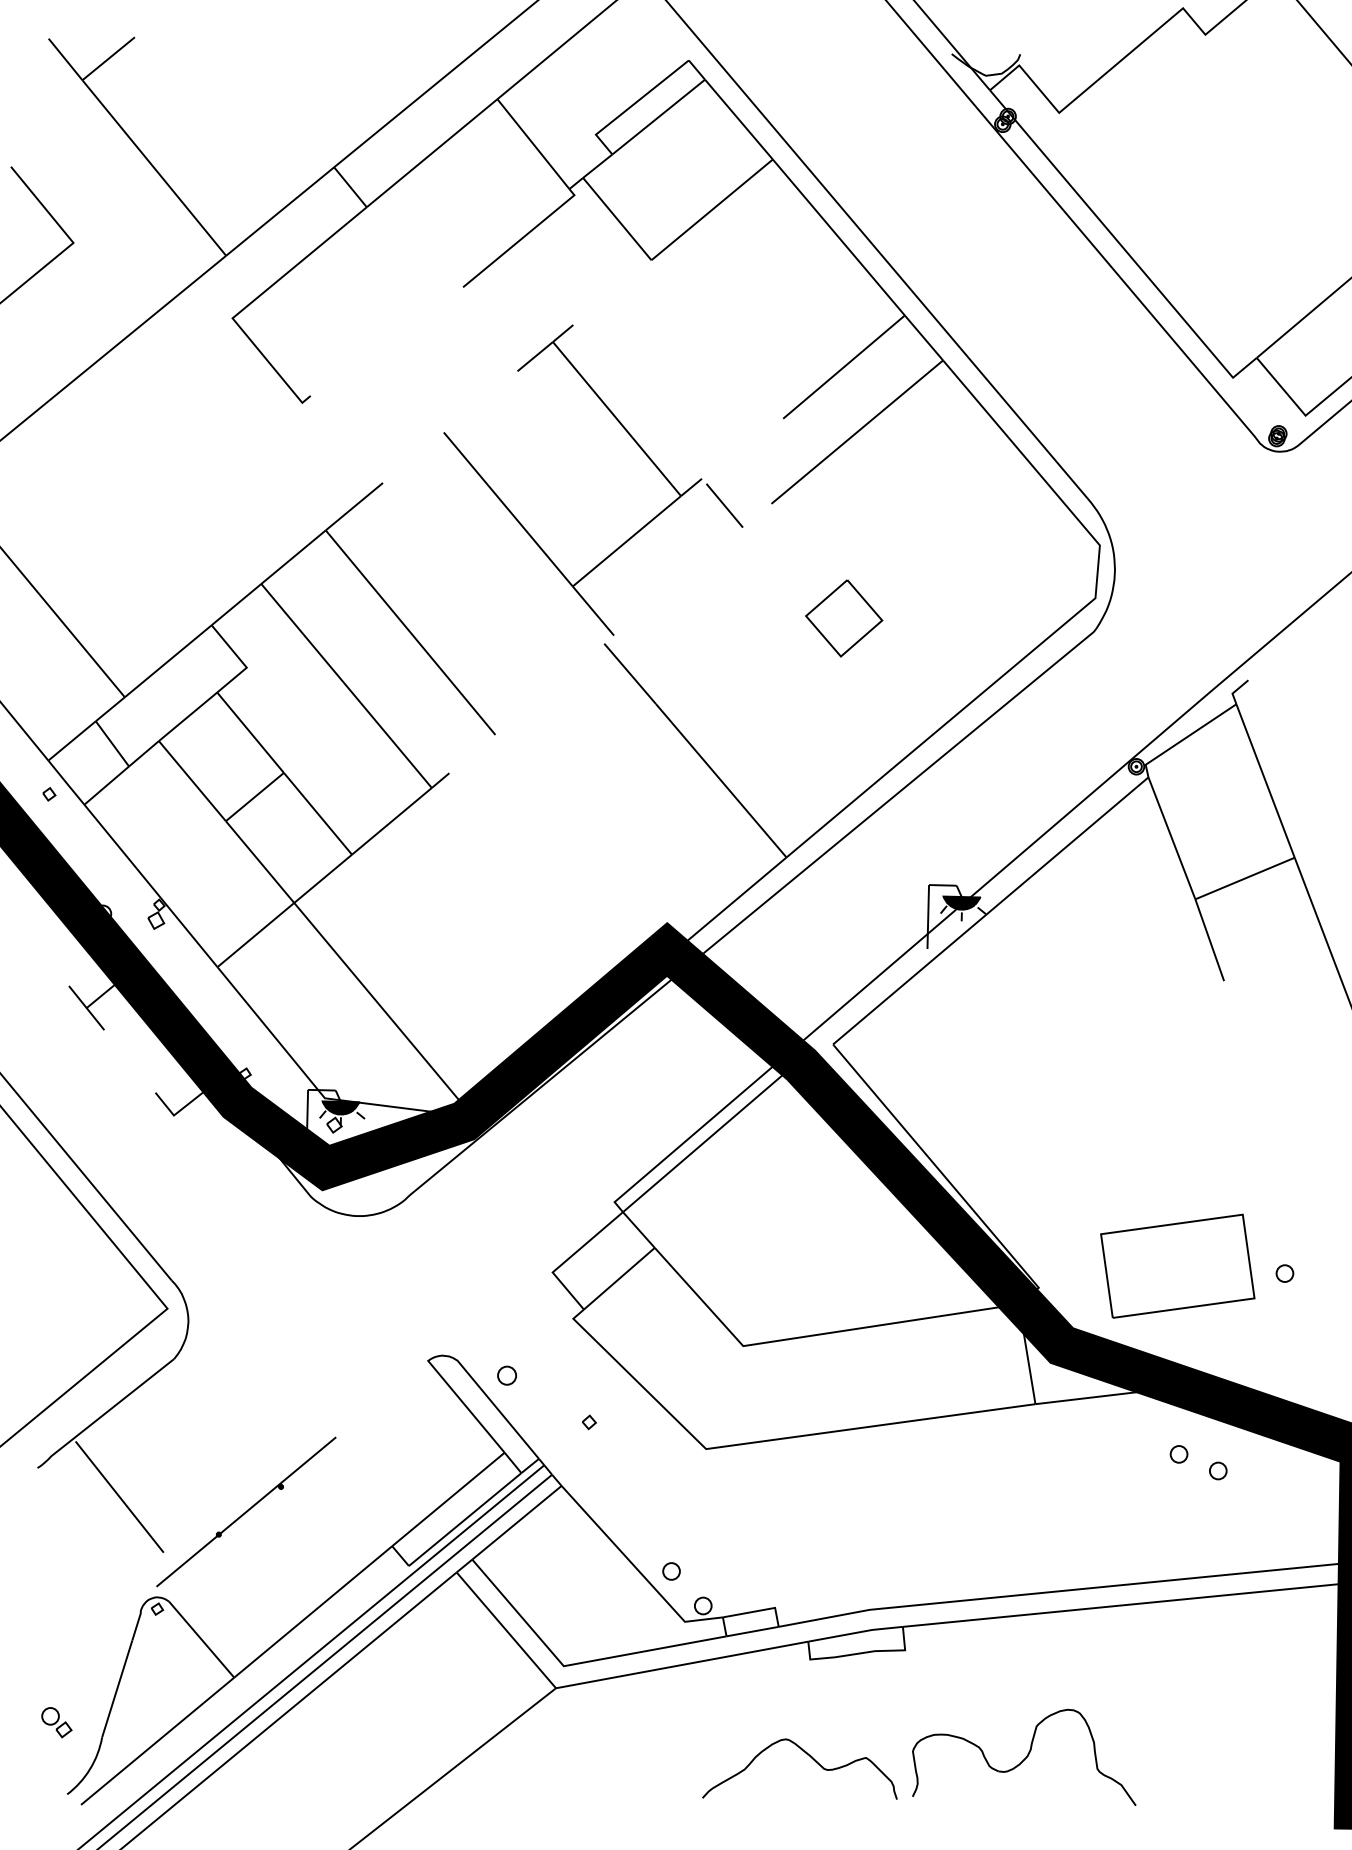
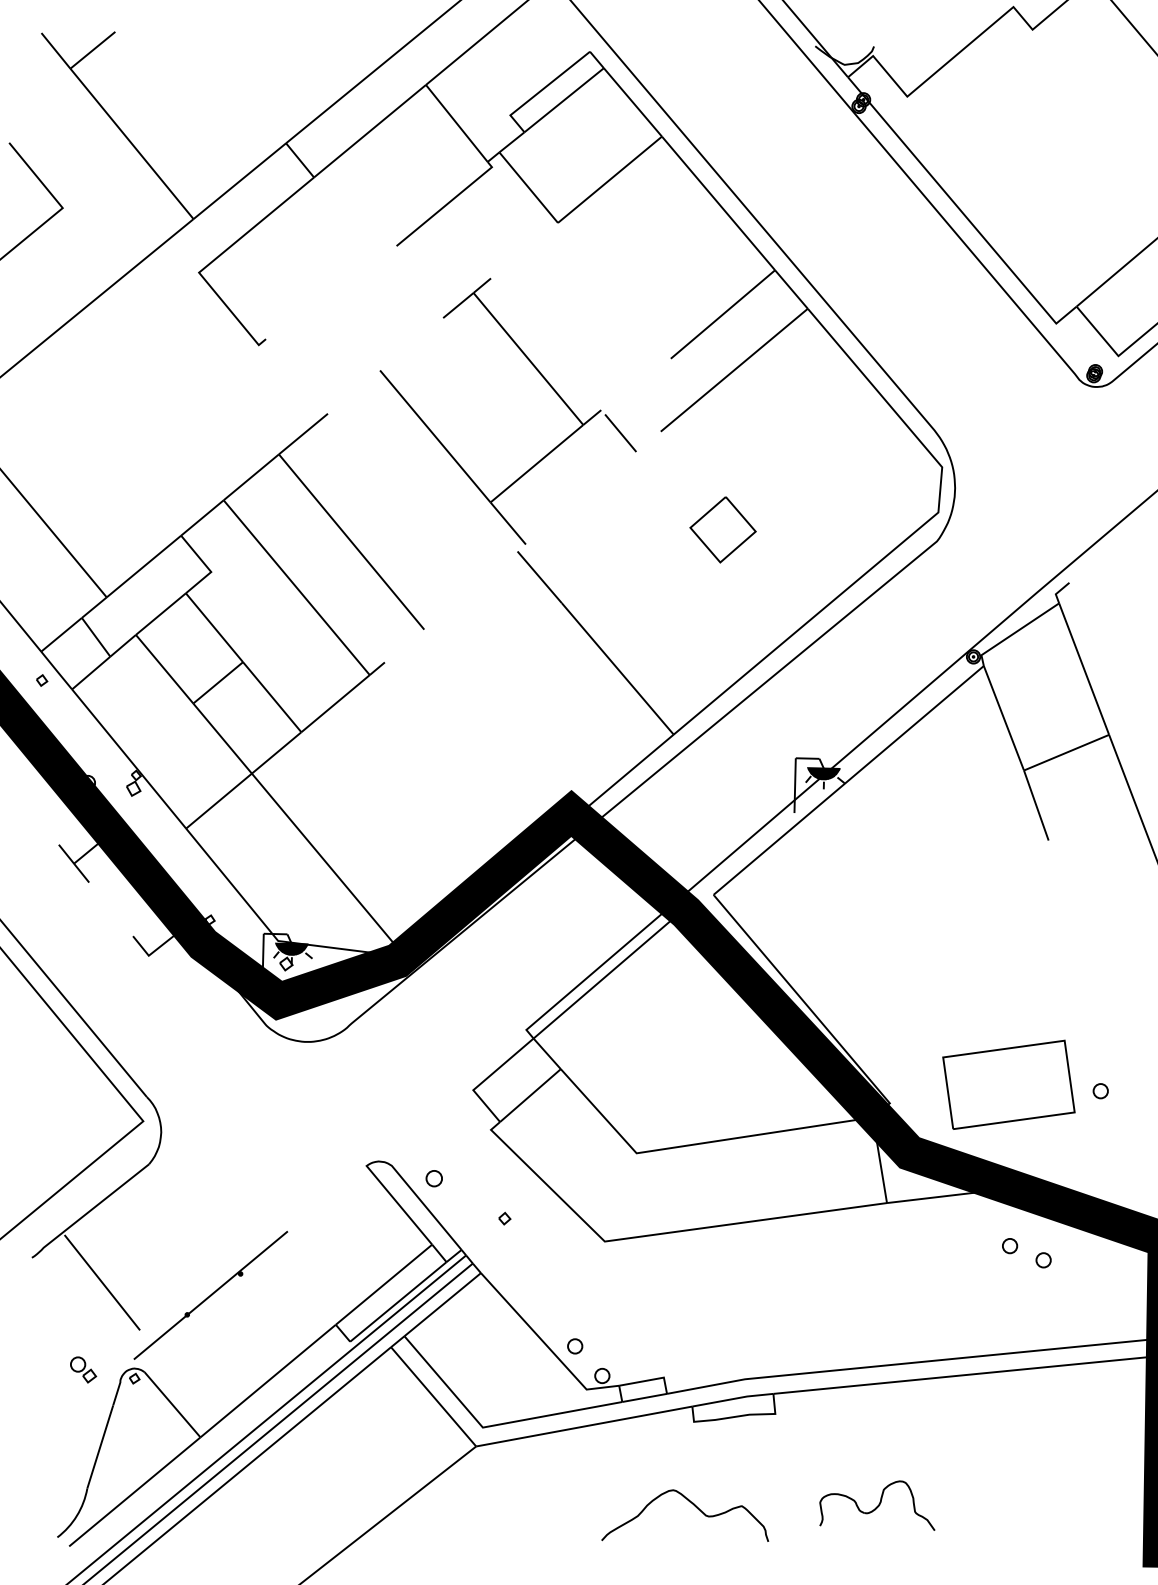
part: (56, 1722) -> (83, 1369), moved
part: (1024, 1757) -> (877, 1505), size x0.6

